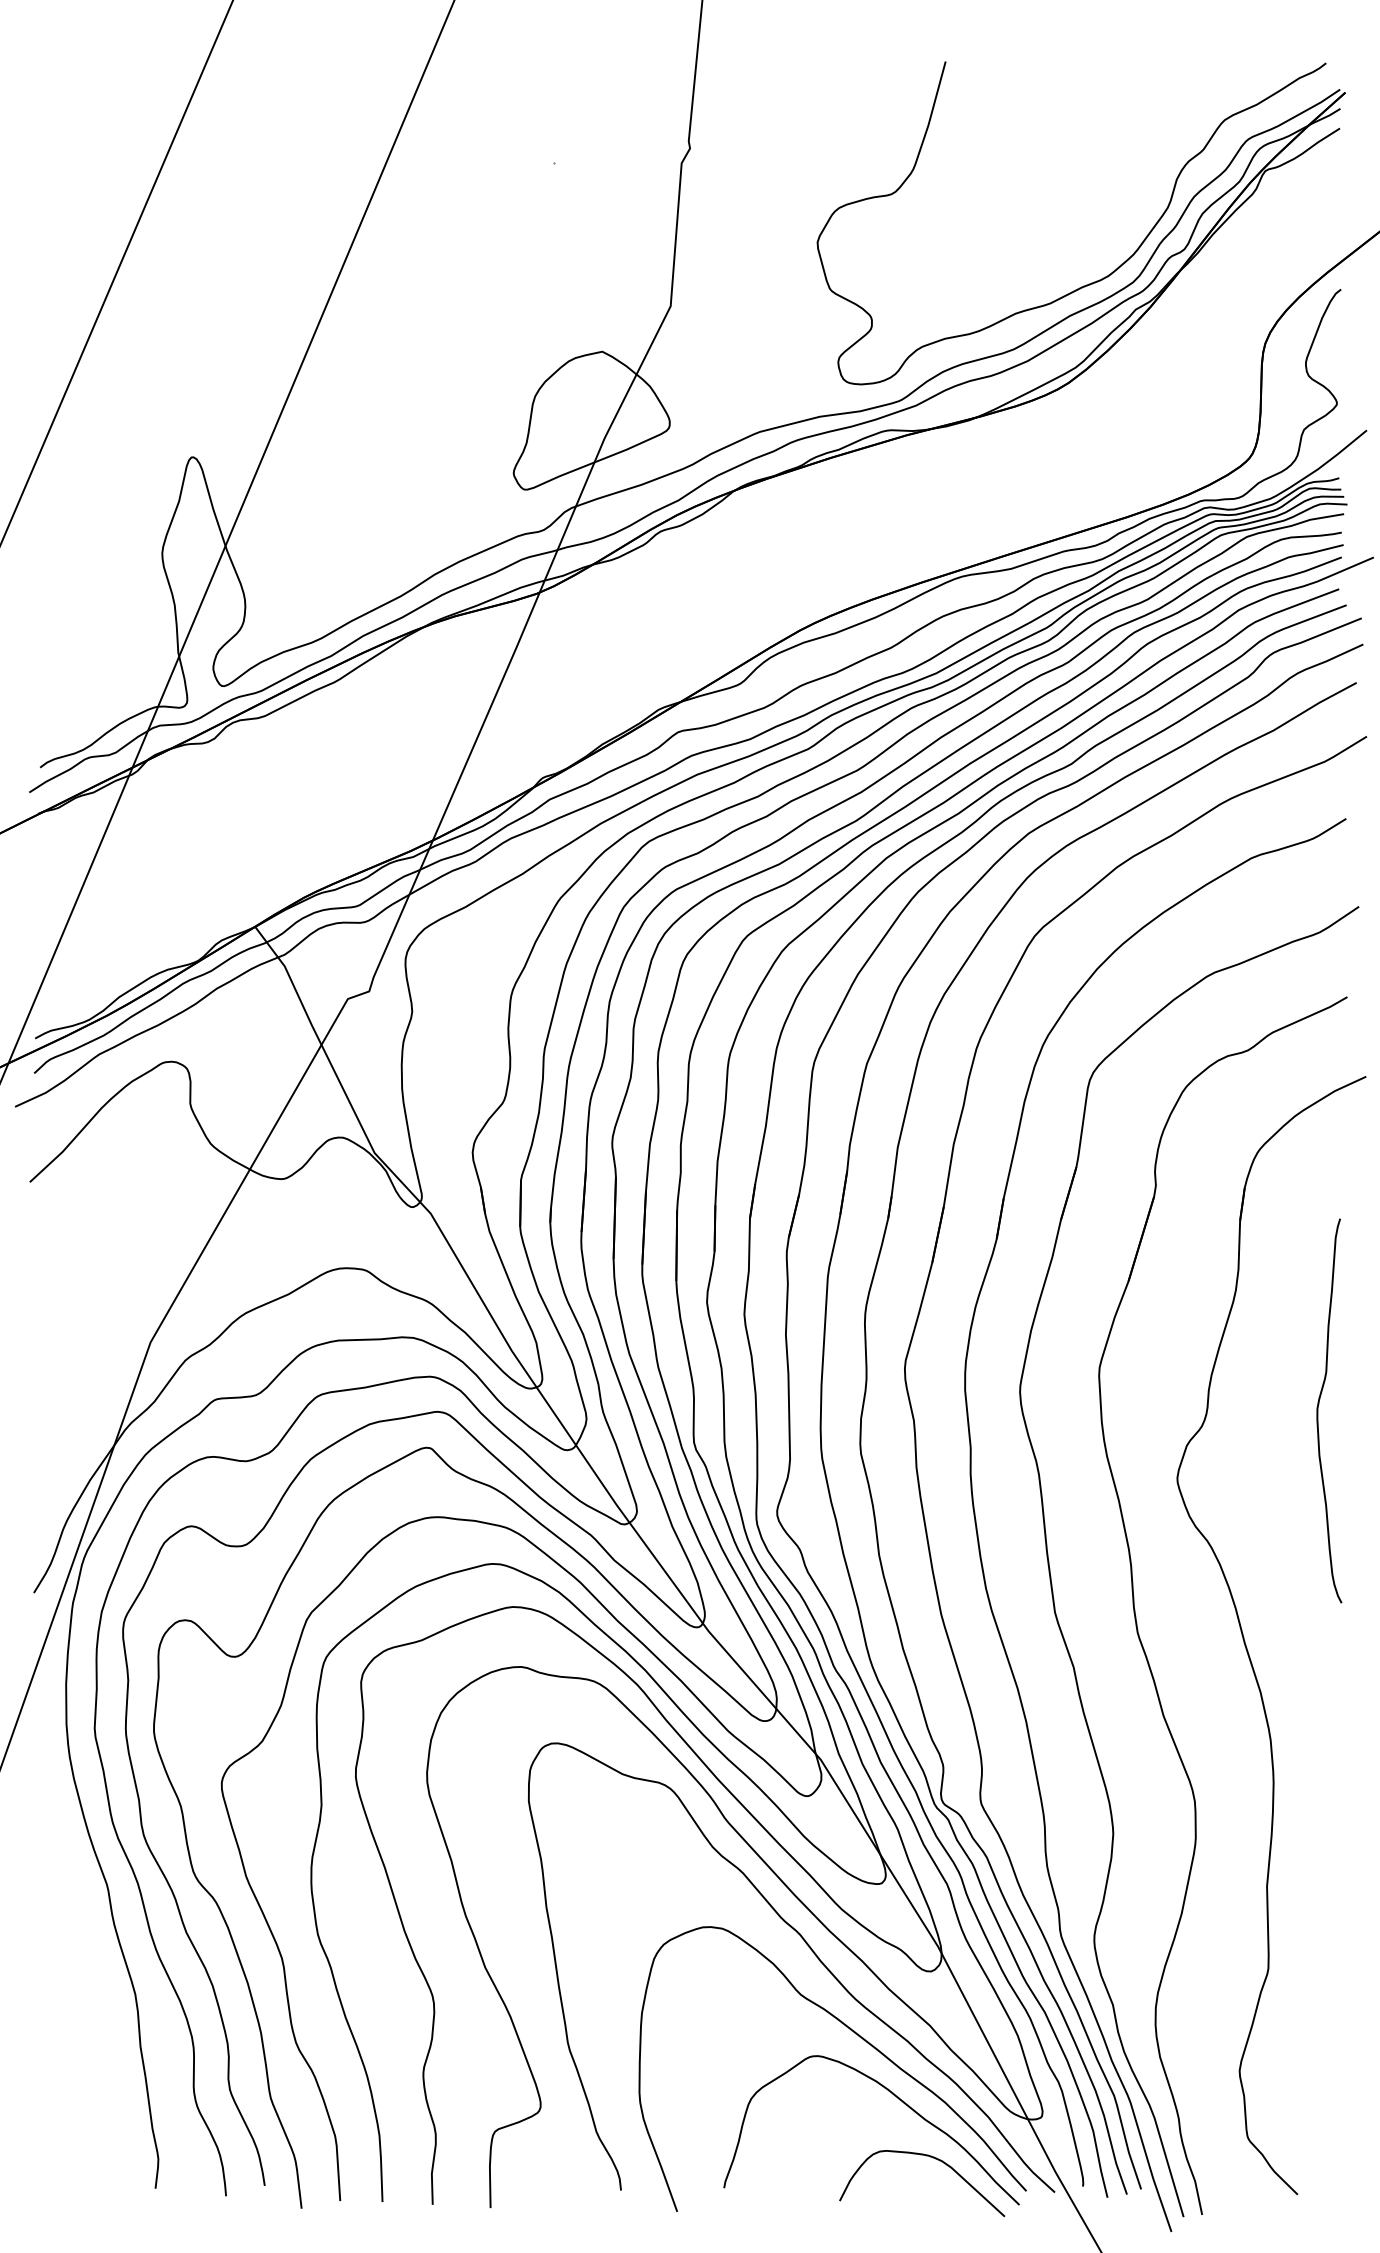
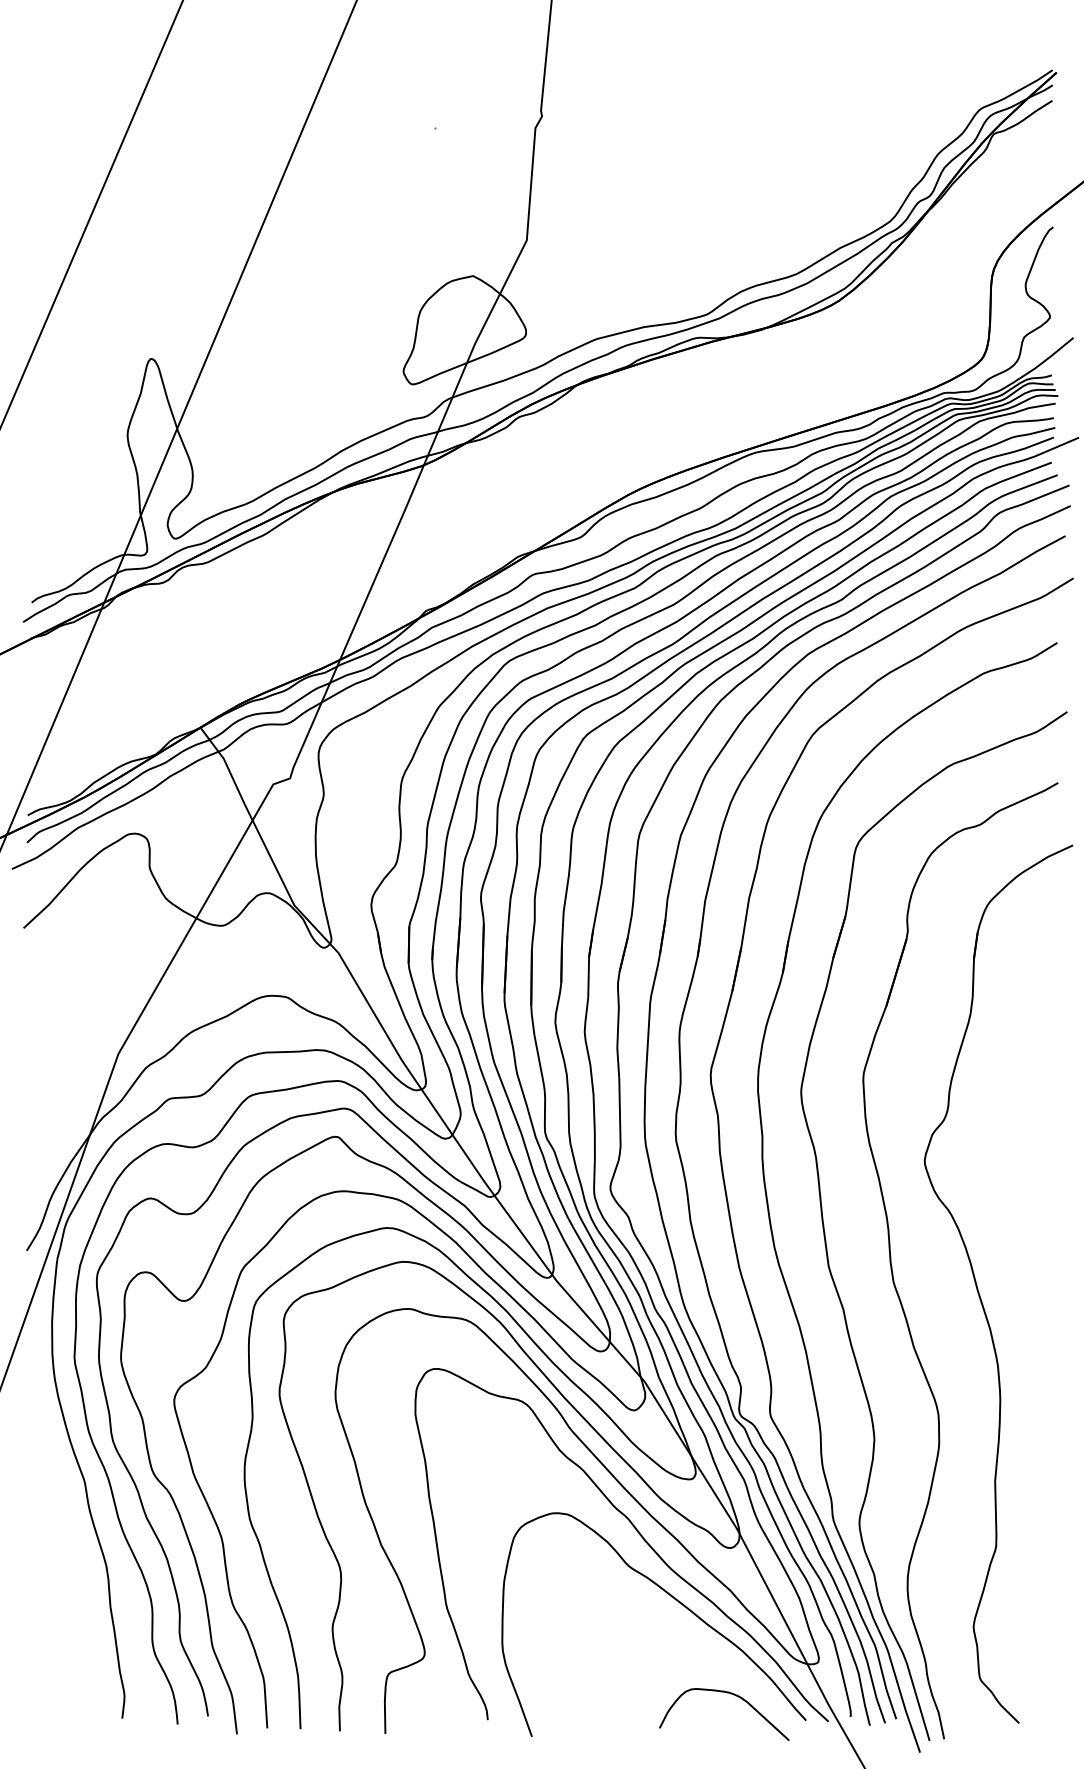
curve: (1096, 280) -> (861, 220), removed
curve: (1318, 1410) -> (1035, 1107), removed
curve: (899, 2100) -> (706, 1649), removed

